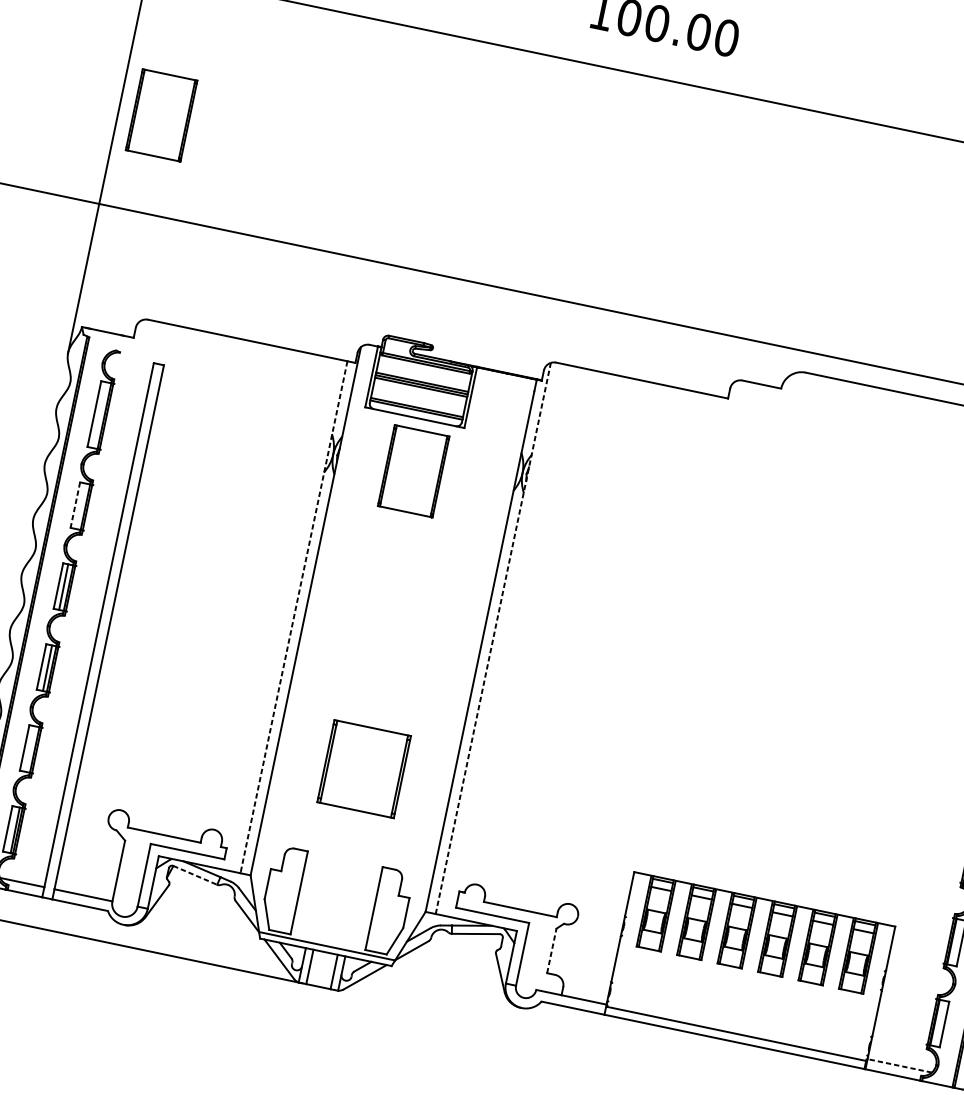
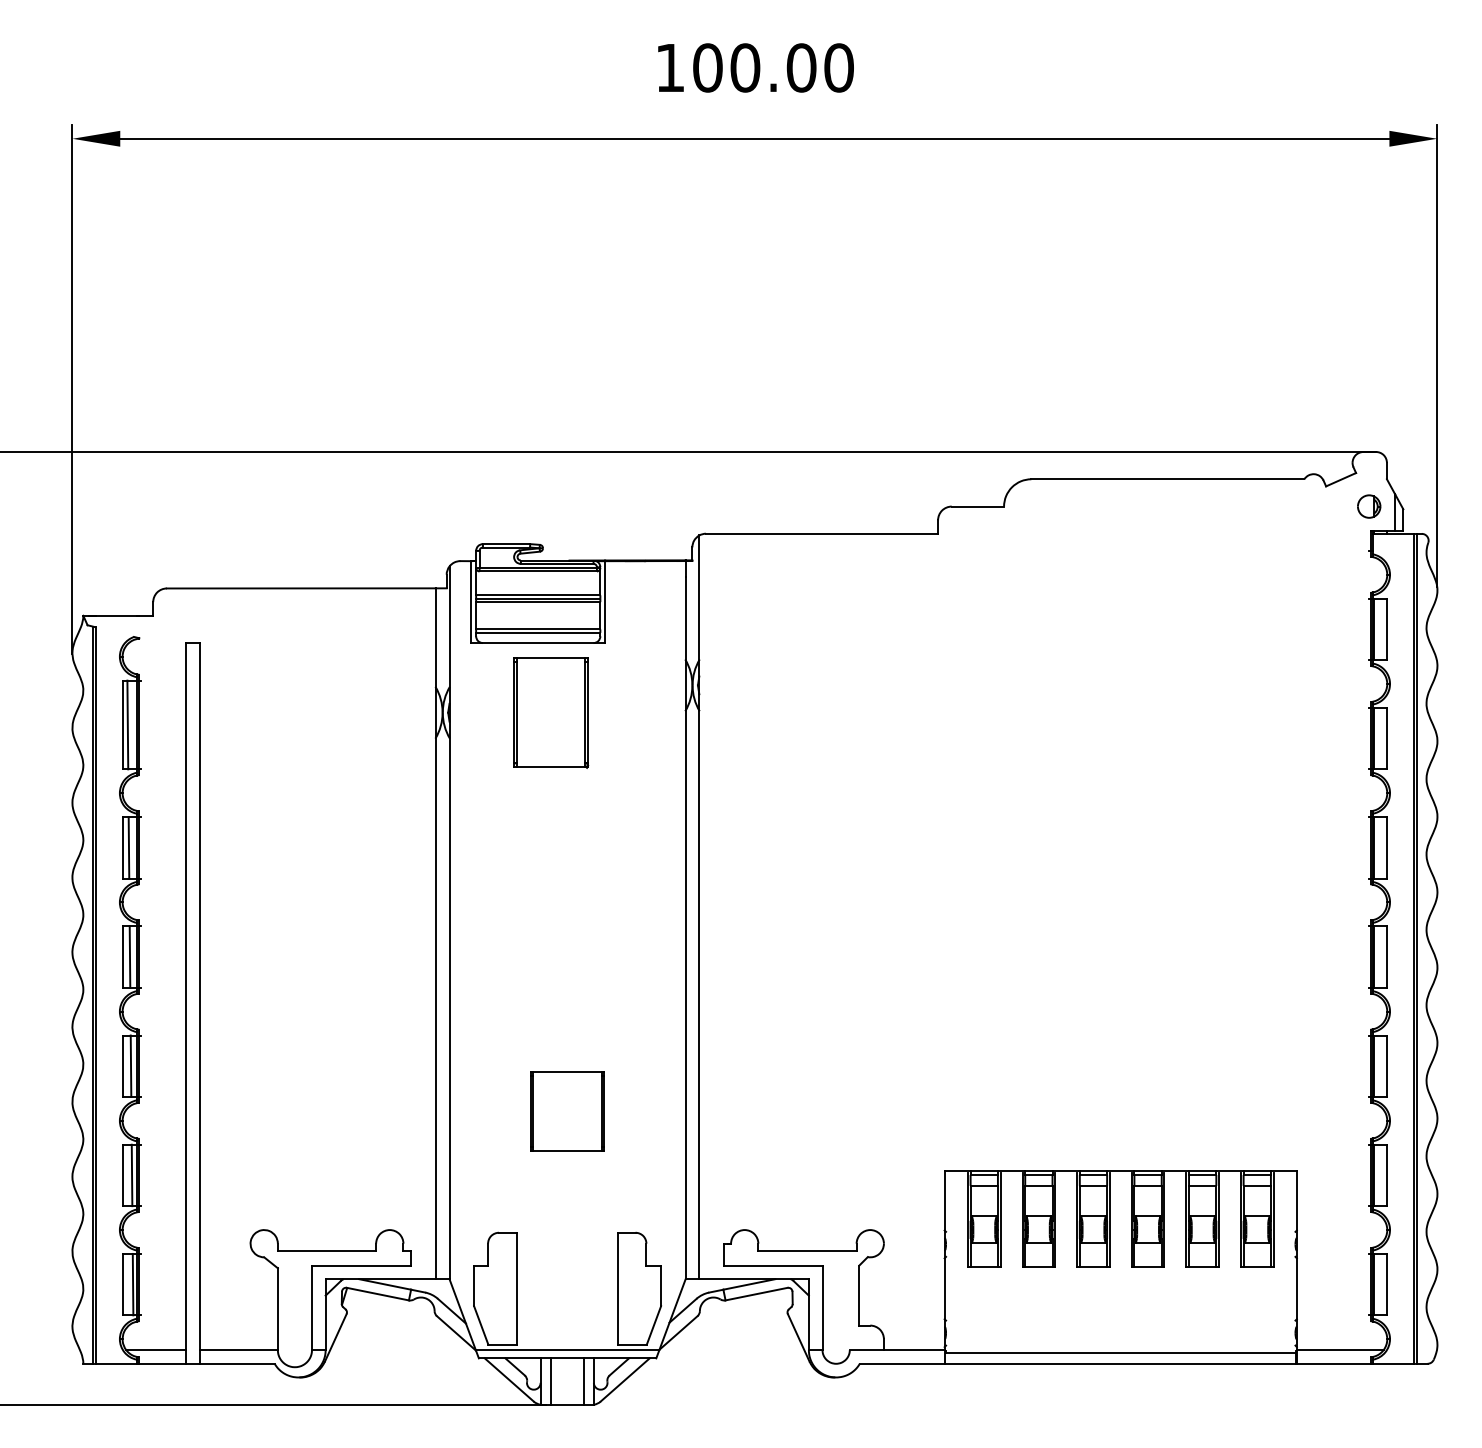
part: (161, 115) -> (129, 320), removed
line: (97, 414) -> (127, 724), added
line: (75, 504) -> (122, 847), dashed -> solid
line: (79, 505) -> (128, 847), added
line: (293, 617) -> (435, 934), dashed -> solid
line: (493, 638) -> (699, 907), dashed -> solid
line: (30, 749) -> (131, 1175), added
part: (364, 769) -> (567, 1111), size x0.71
line: (194, 875) -> (377, 1294), dashed -> solid
line: (551, 950) -> (859, 1295), dashed -> solid
line: (899, 1066) -> (1339, 1350), dashed -> solid

